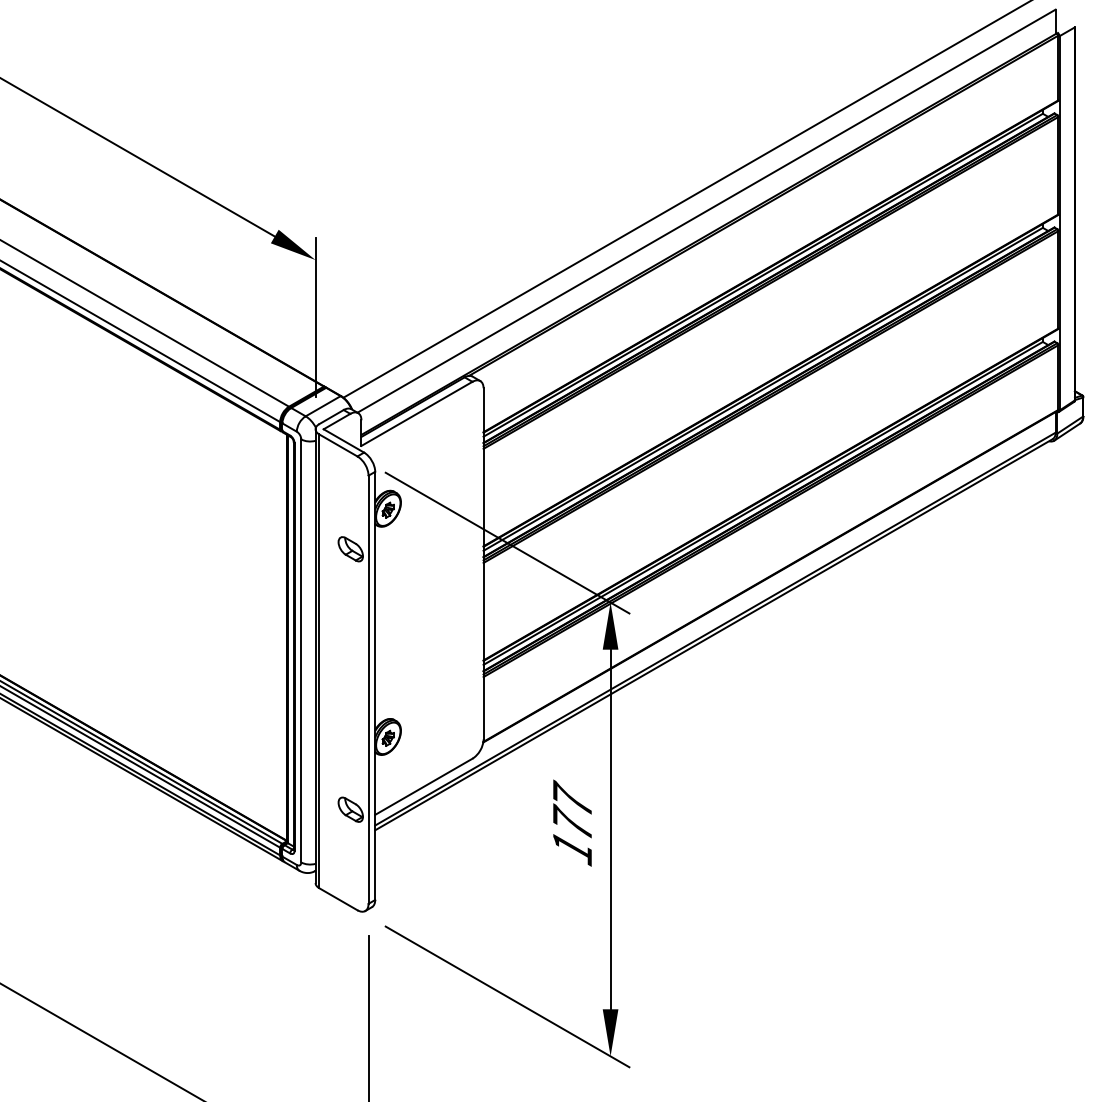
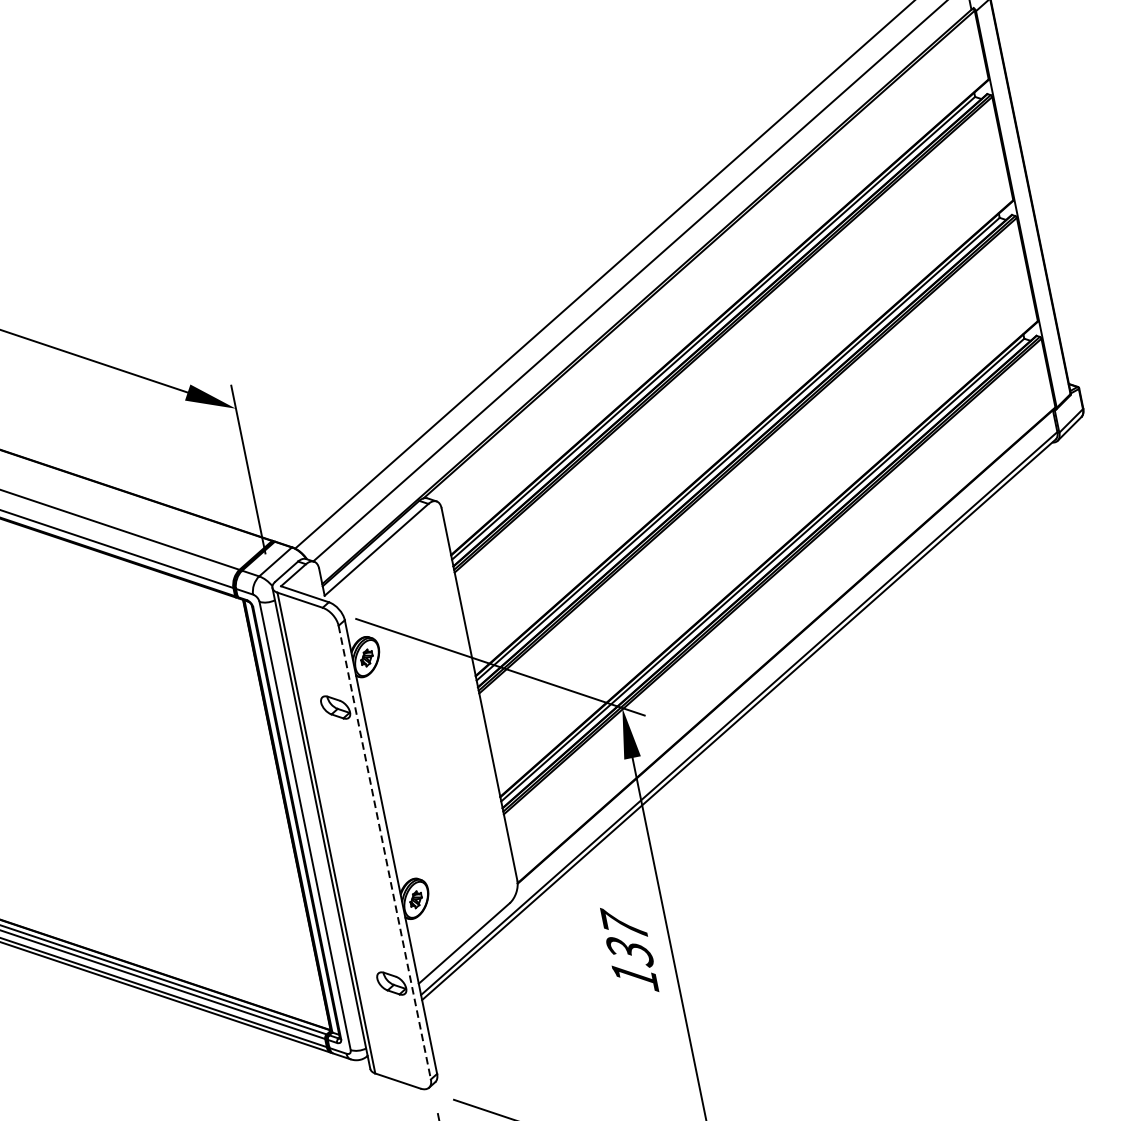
line: (368, 690) -> (384, 853), solid -> dashed
text: (572, 822) -> (629, 949), 177 -> 137

